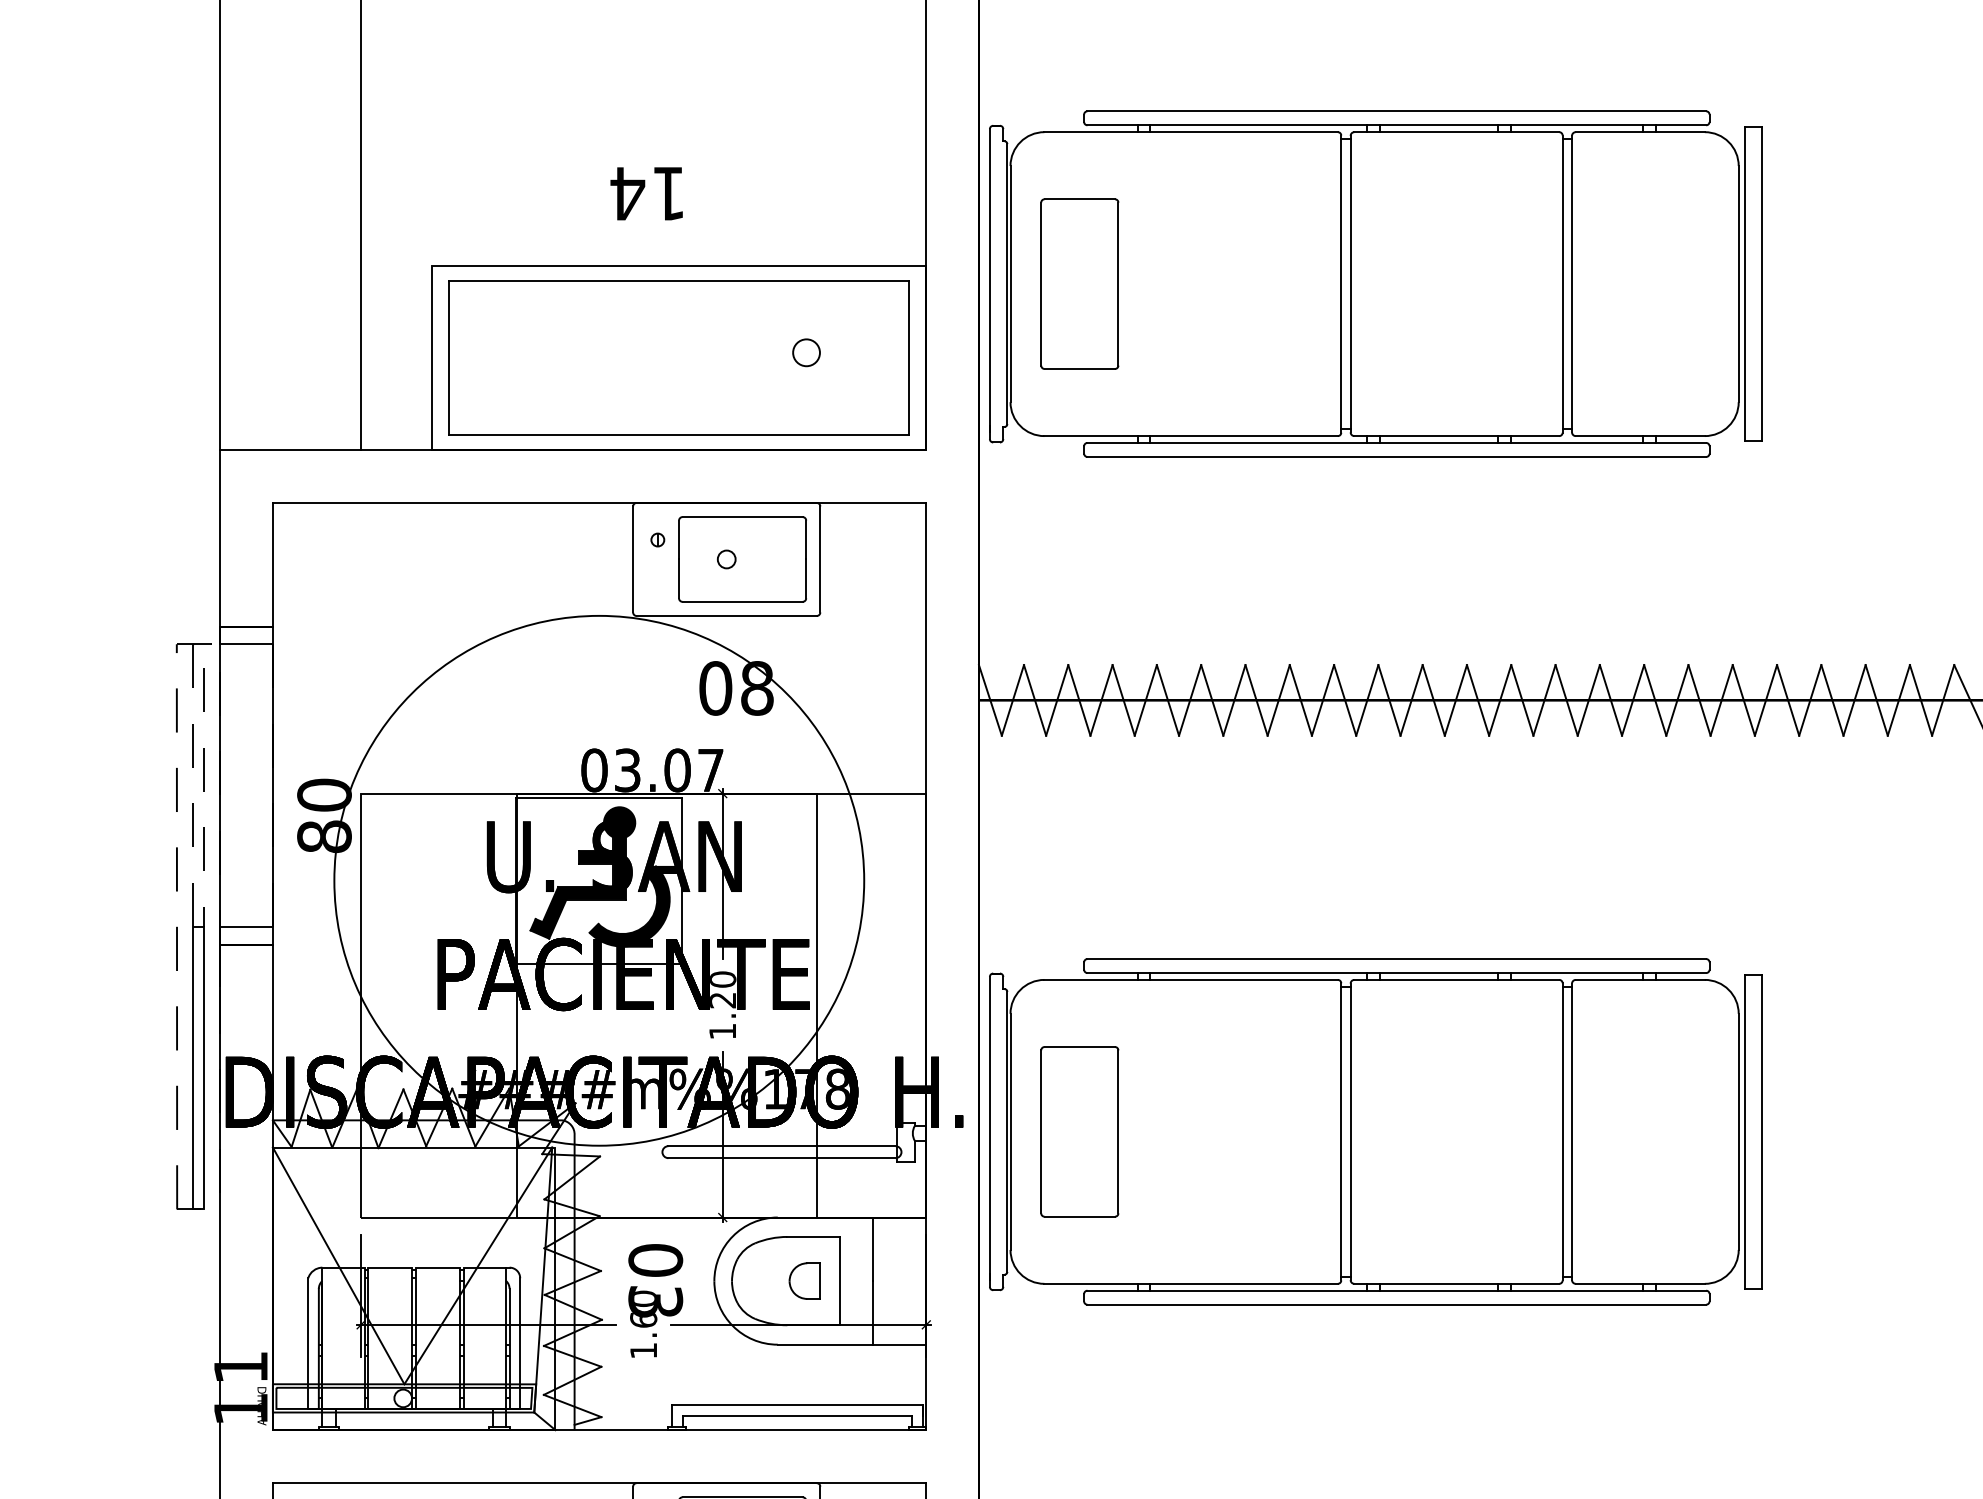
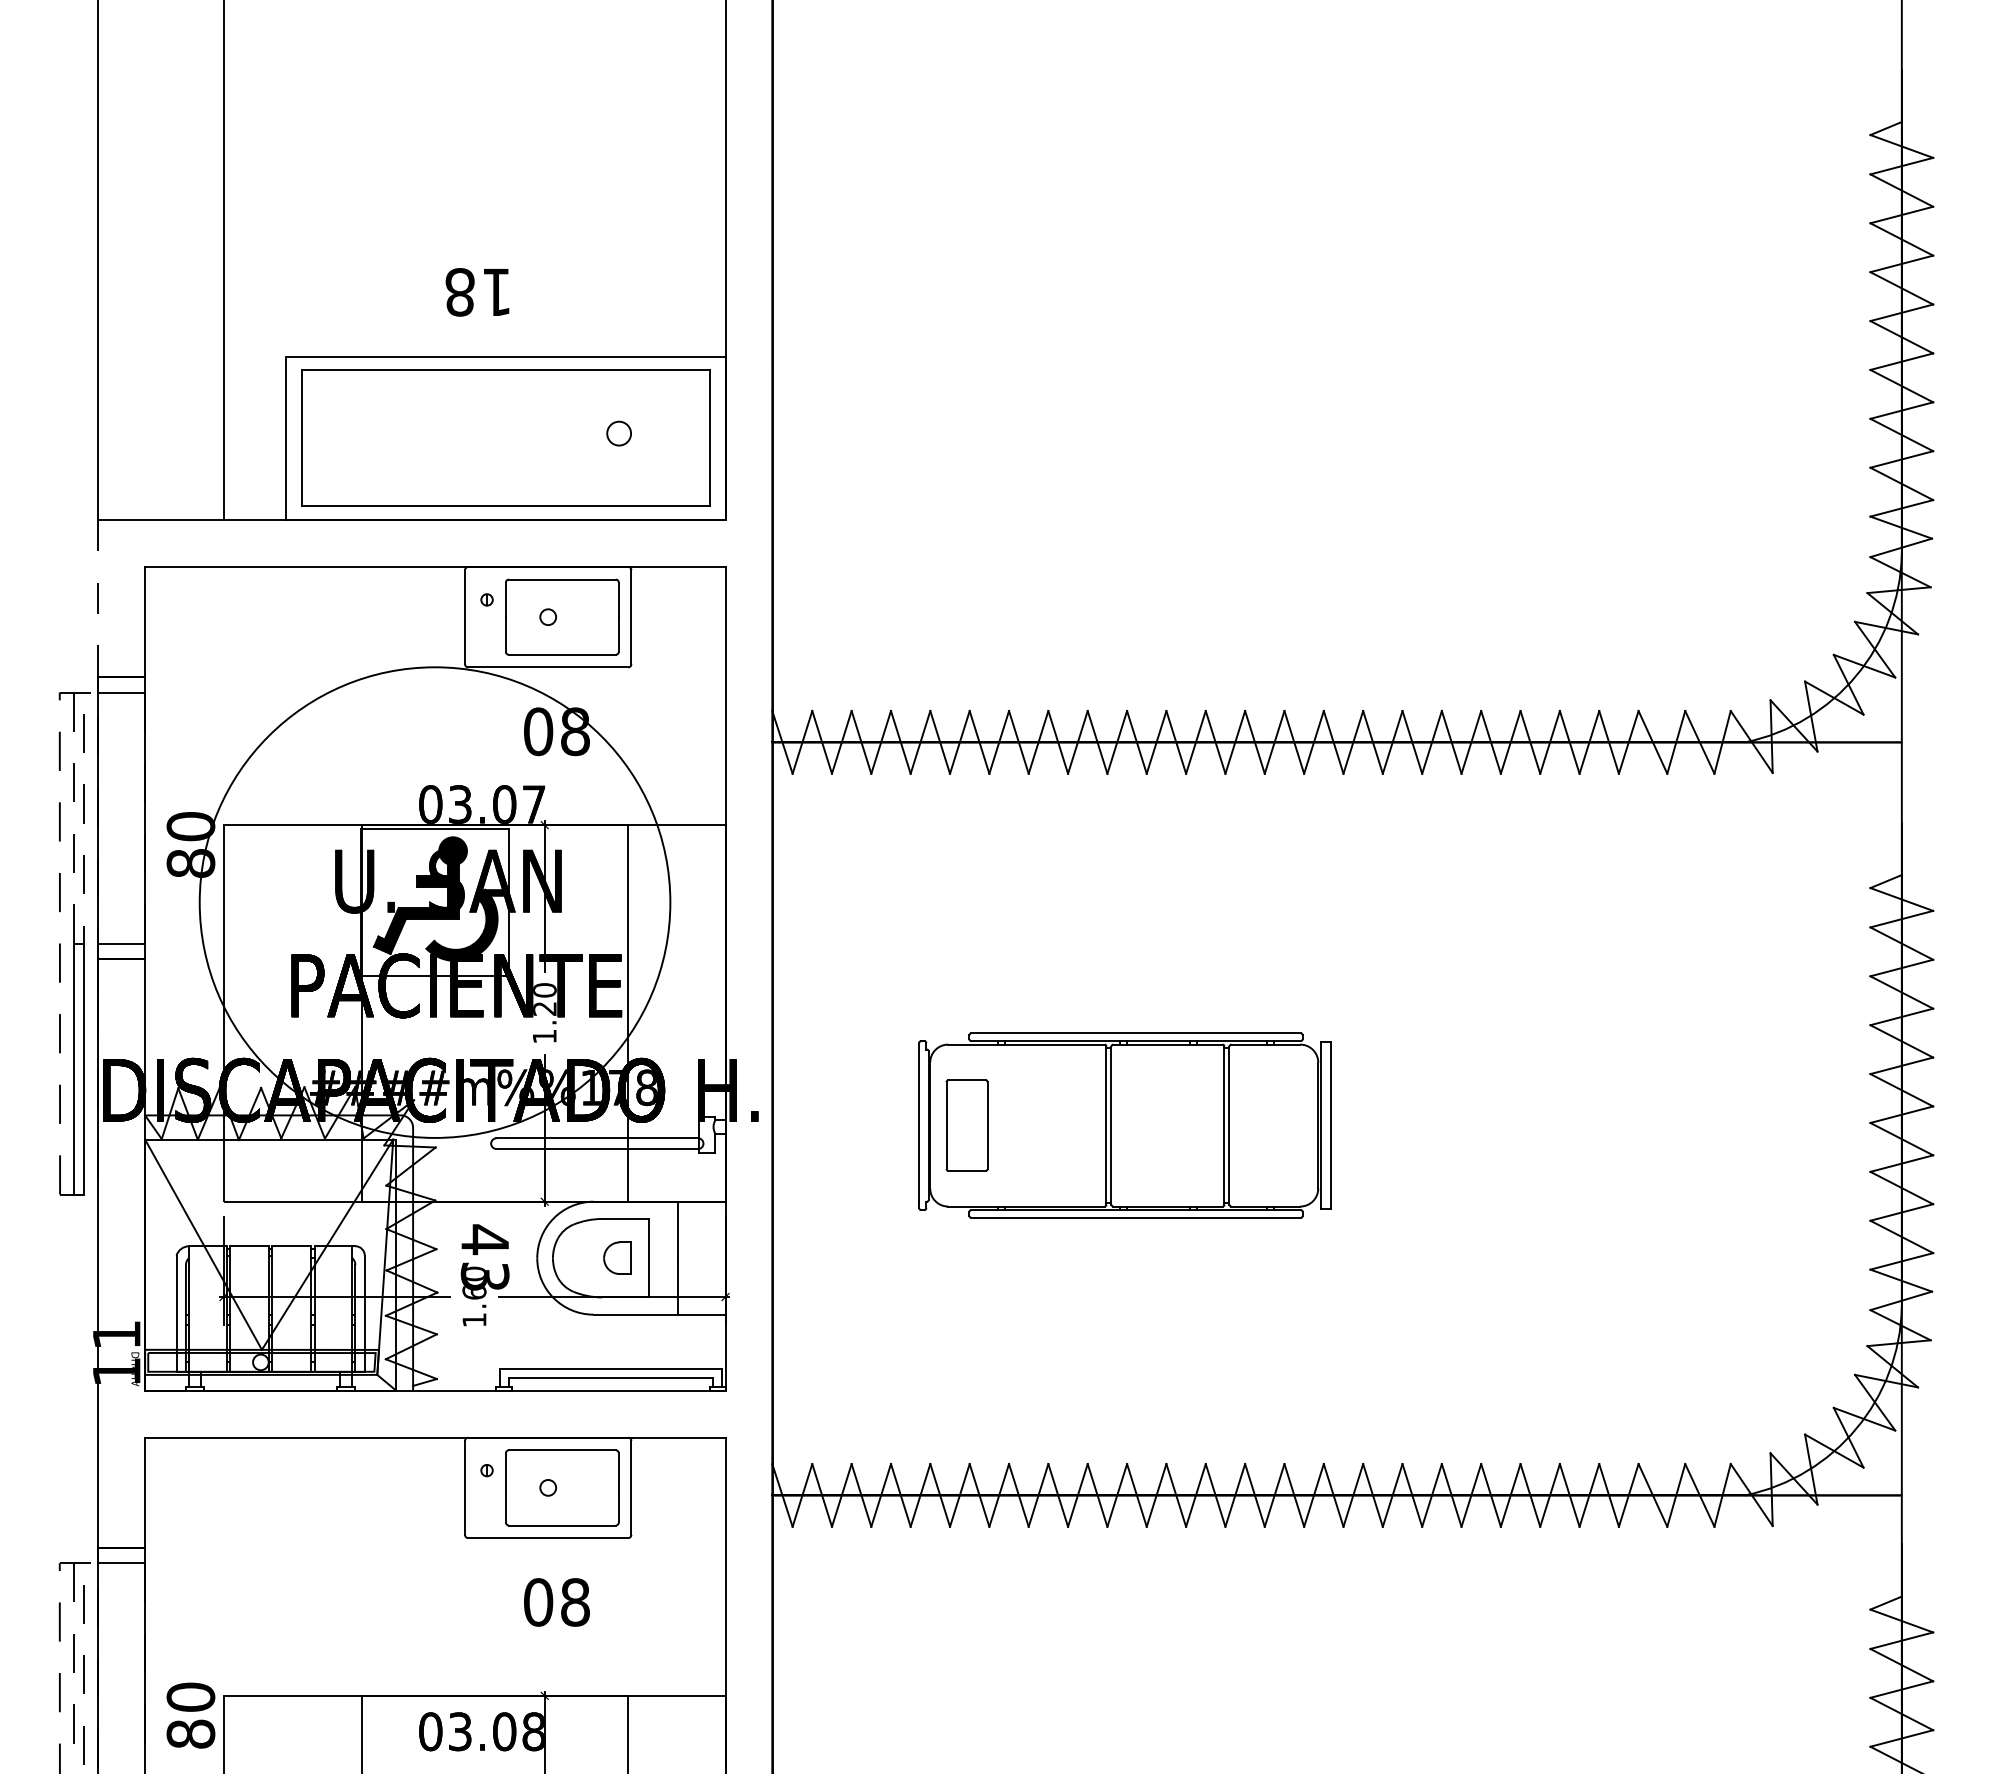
text: (627, 193) -> (460, 292), 14 -> 18
part: (1375, 283) -> (1124, 372), removed
line: (220, 537) -> (98, 597), solid -> dashed
part: (1375, 1131) -> (1124, 1125), size x0.6
text: (654, 1260) -> (484, 1239), 03 -> 43

